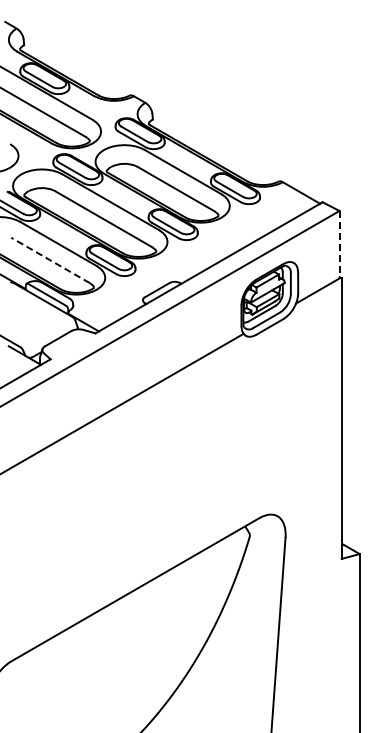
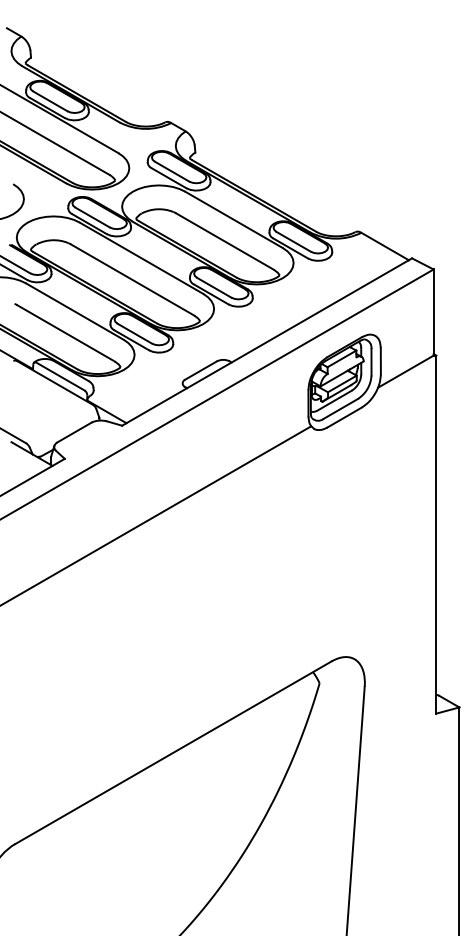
line: (339, 244) -> (433, 312), dashed -> solid
line: (51, 260) -> (65, 332), dashed -> solid

